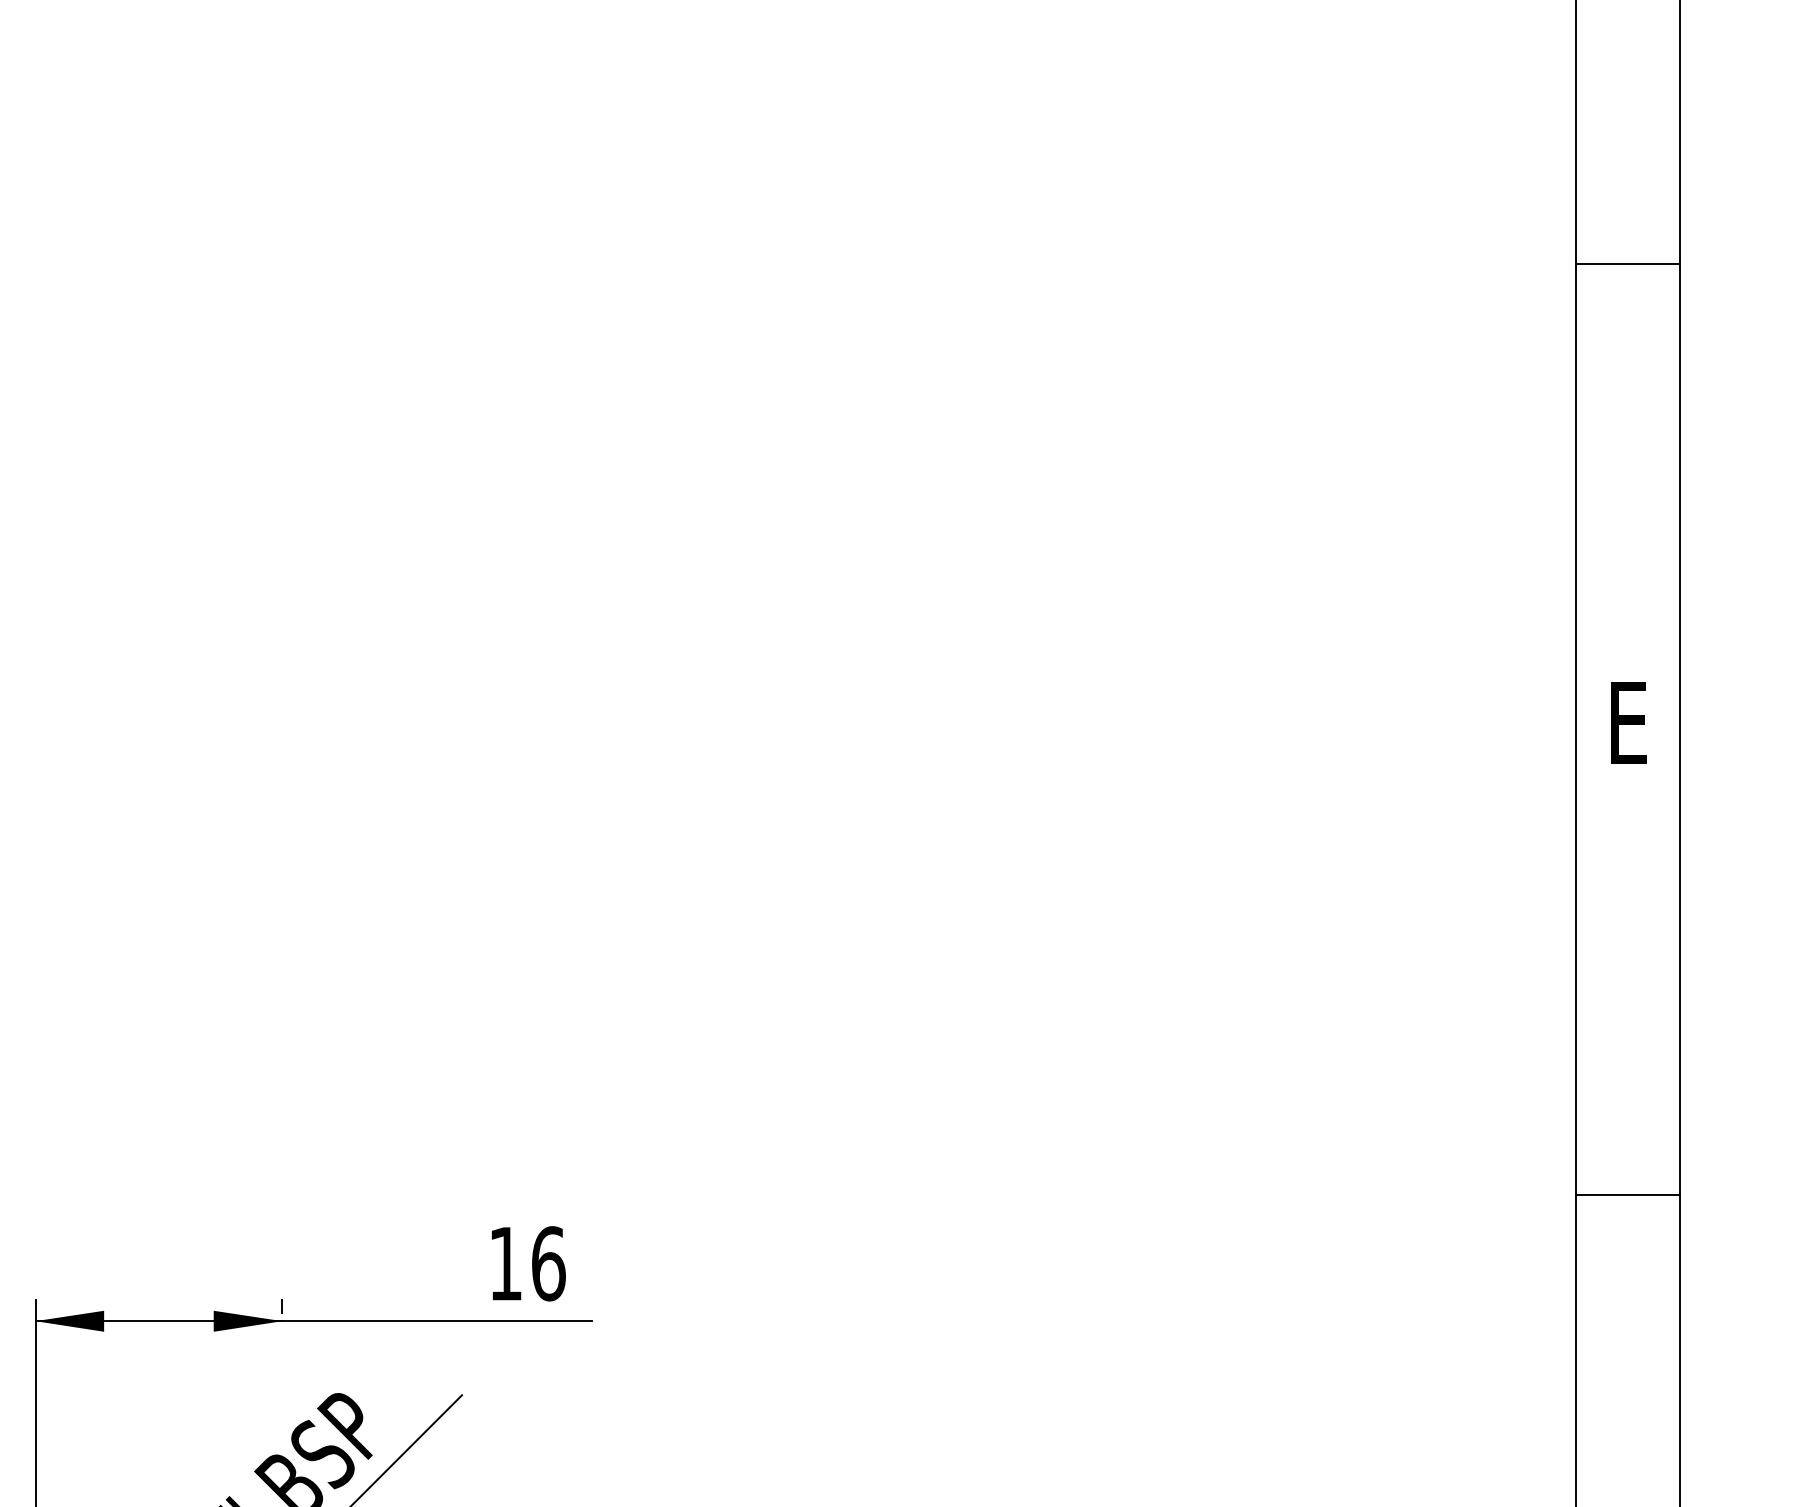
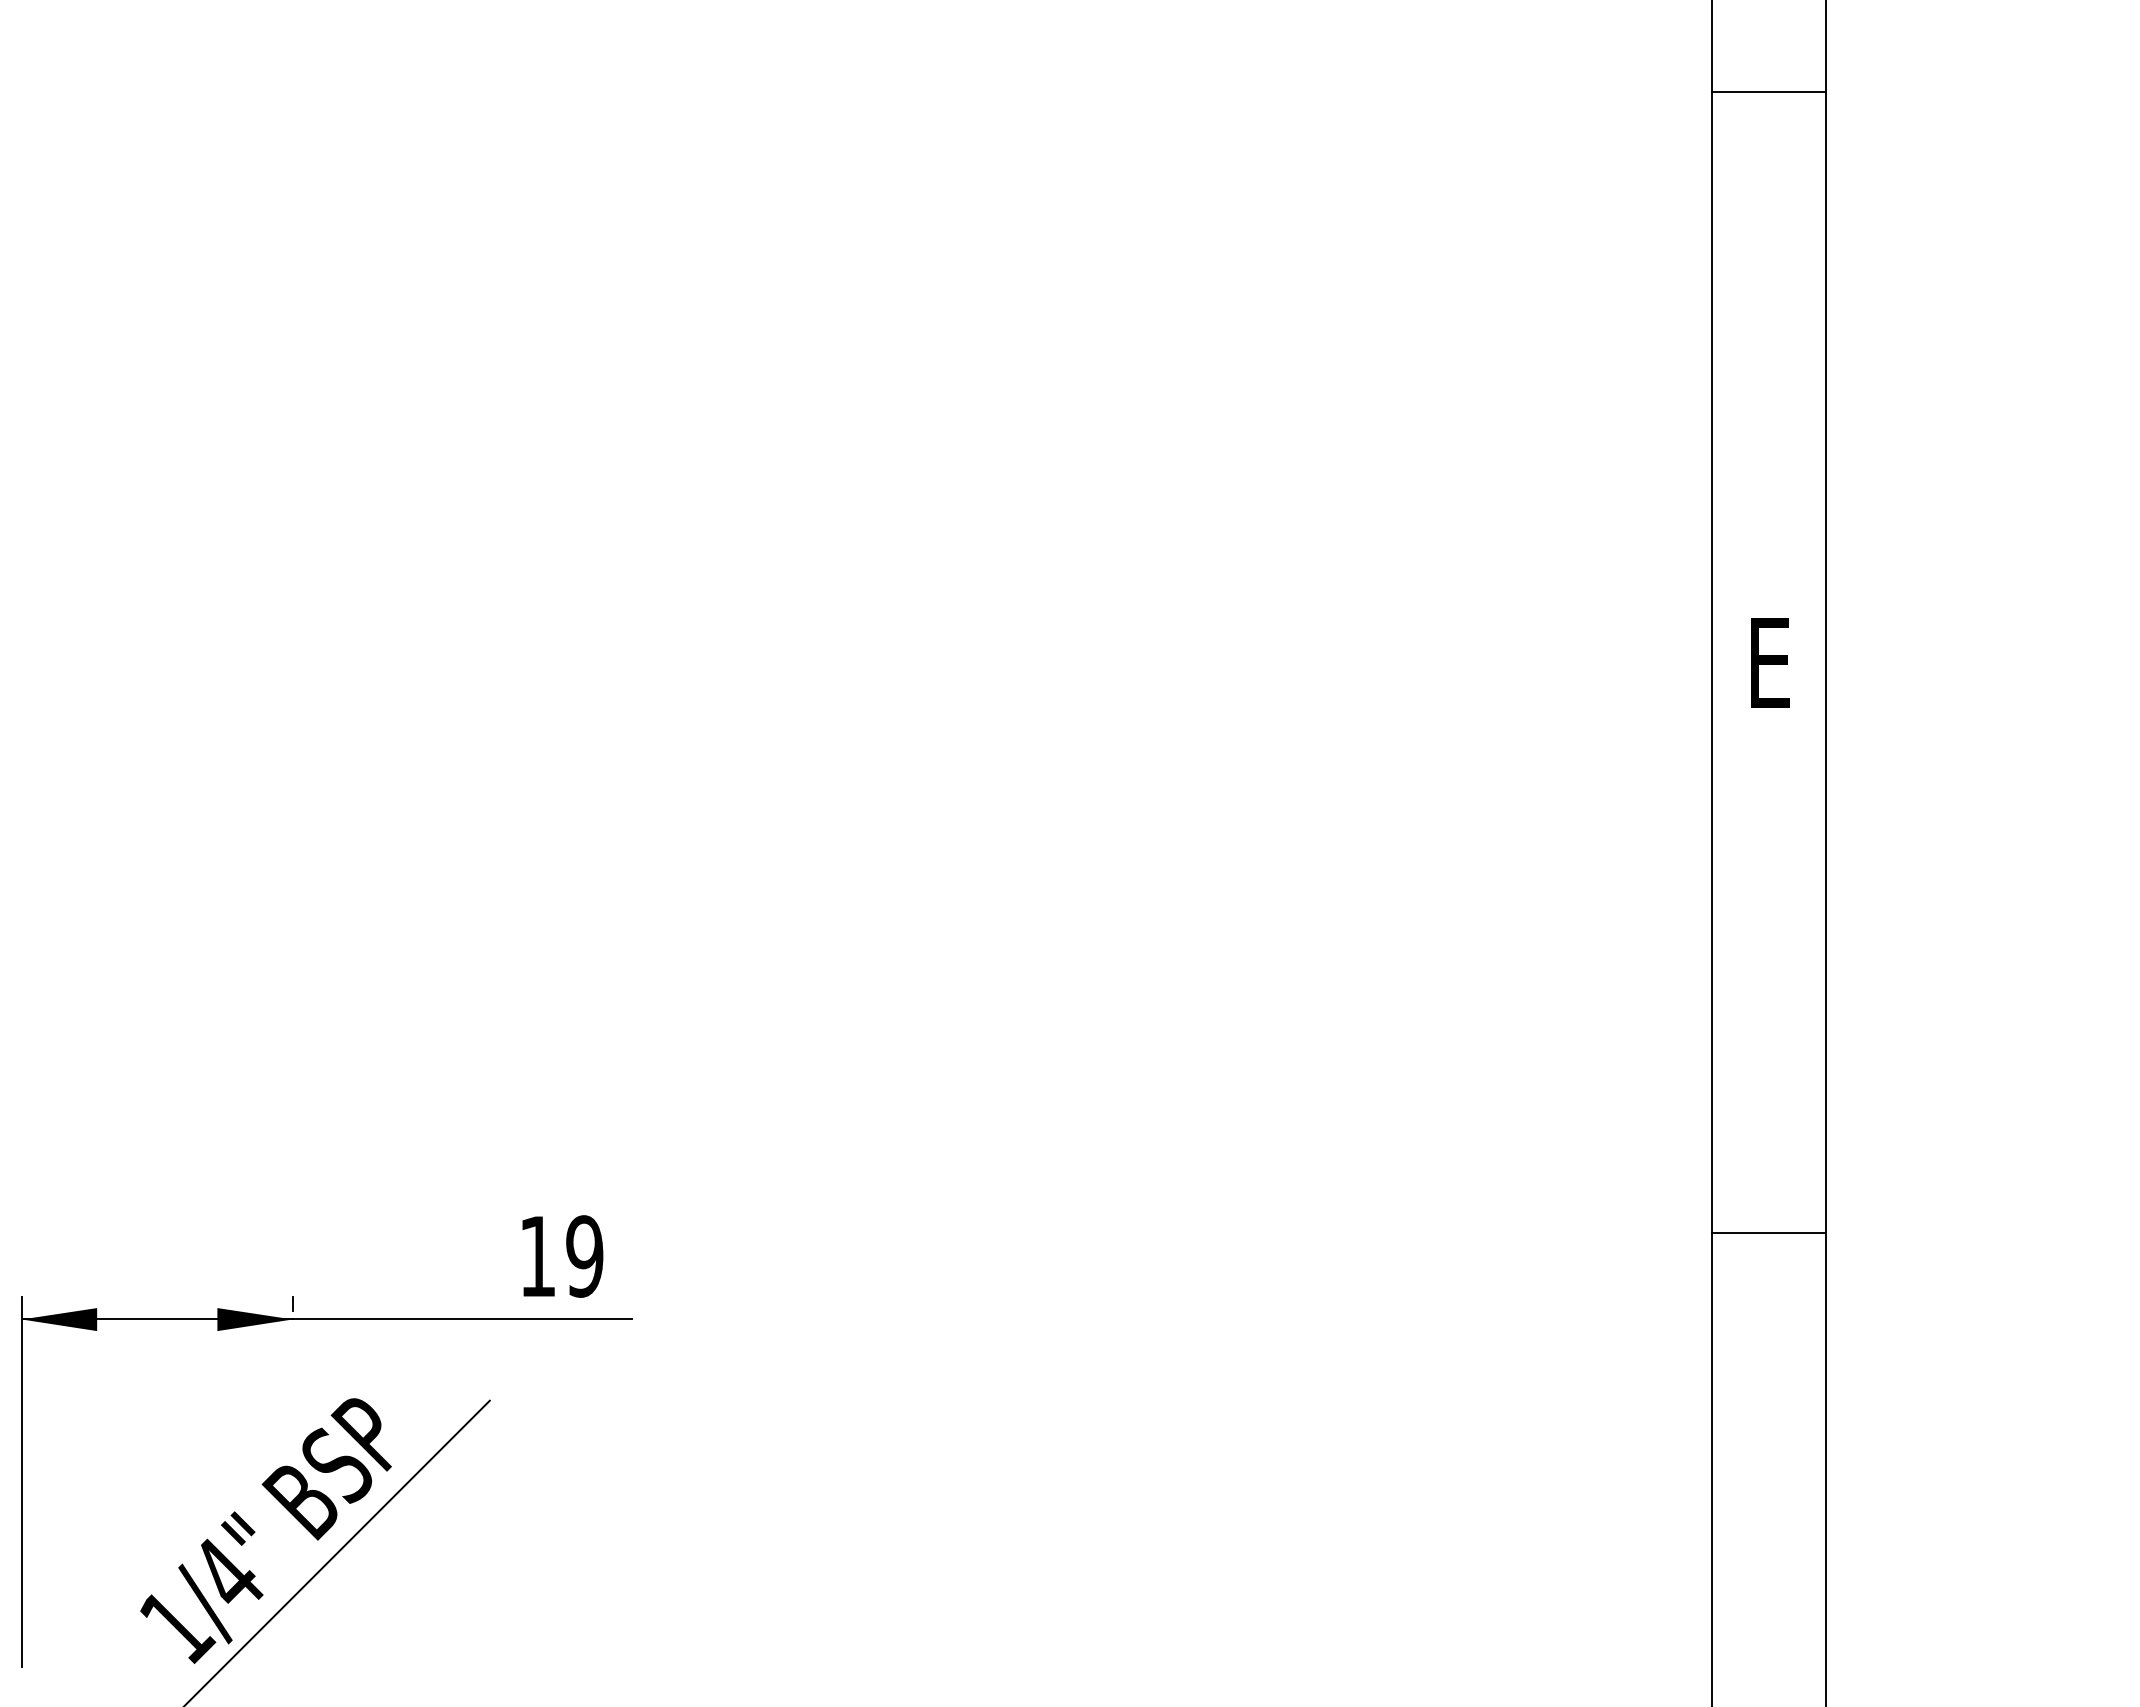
line: (1627, 263) -> (1768, 91), moved
line: (1627, 1194) -> (1768, 1232), moved
text: (548, 1263) -> (584, 1256), 16 -> 19

